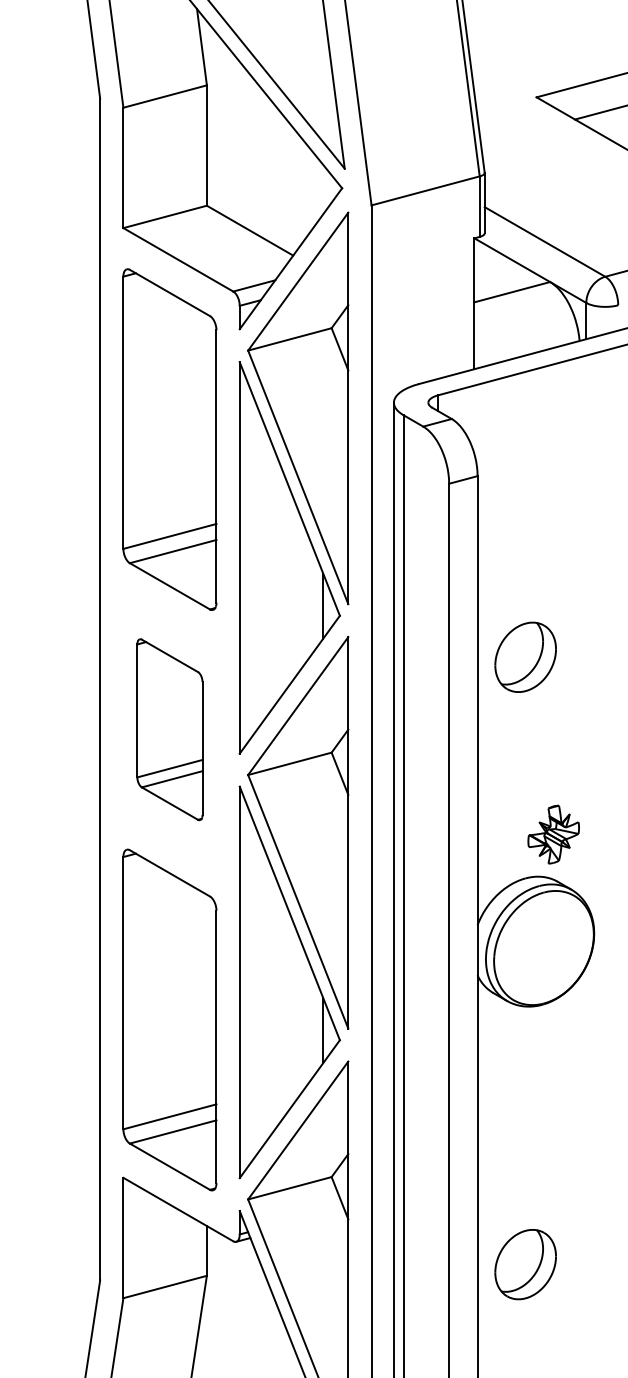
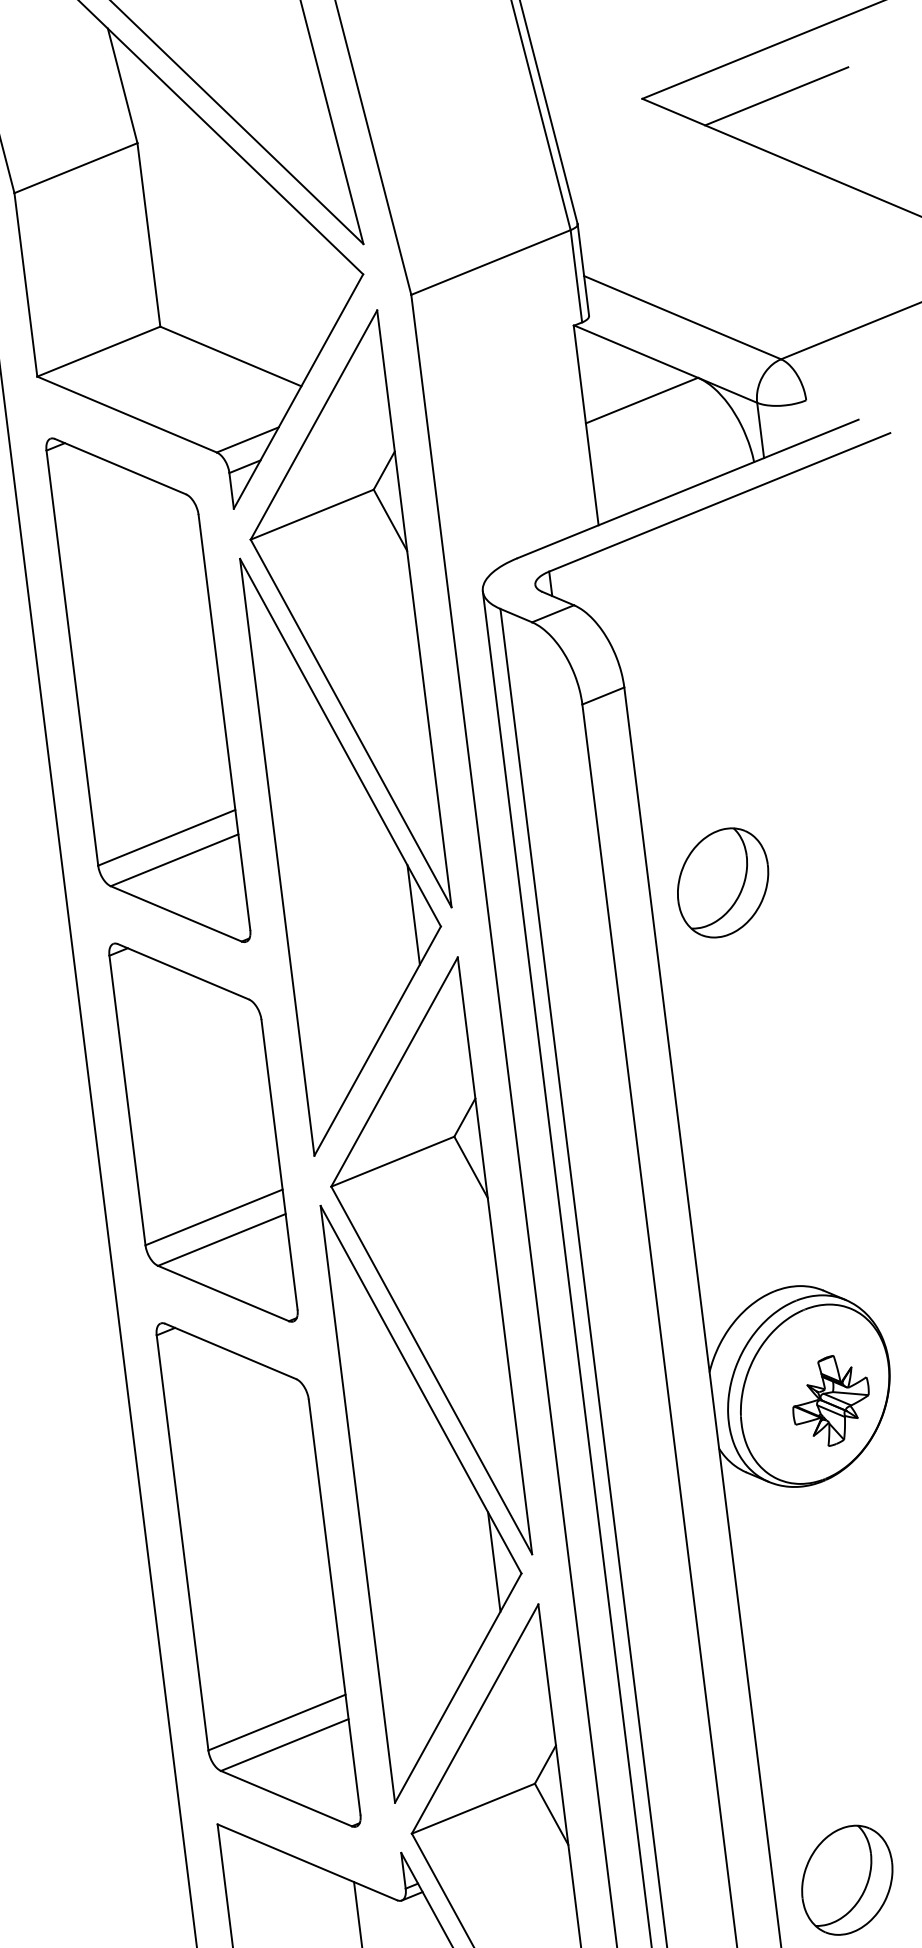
part: (525, 656) -> (722, 881), moved
part: (169, 729) -> (202, 1132), size x1.43
part: (553, 834) -> (830, 1400), moved

